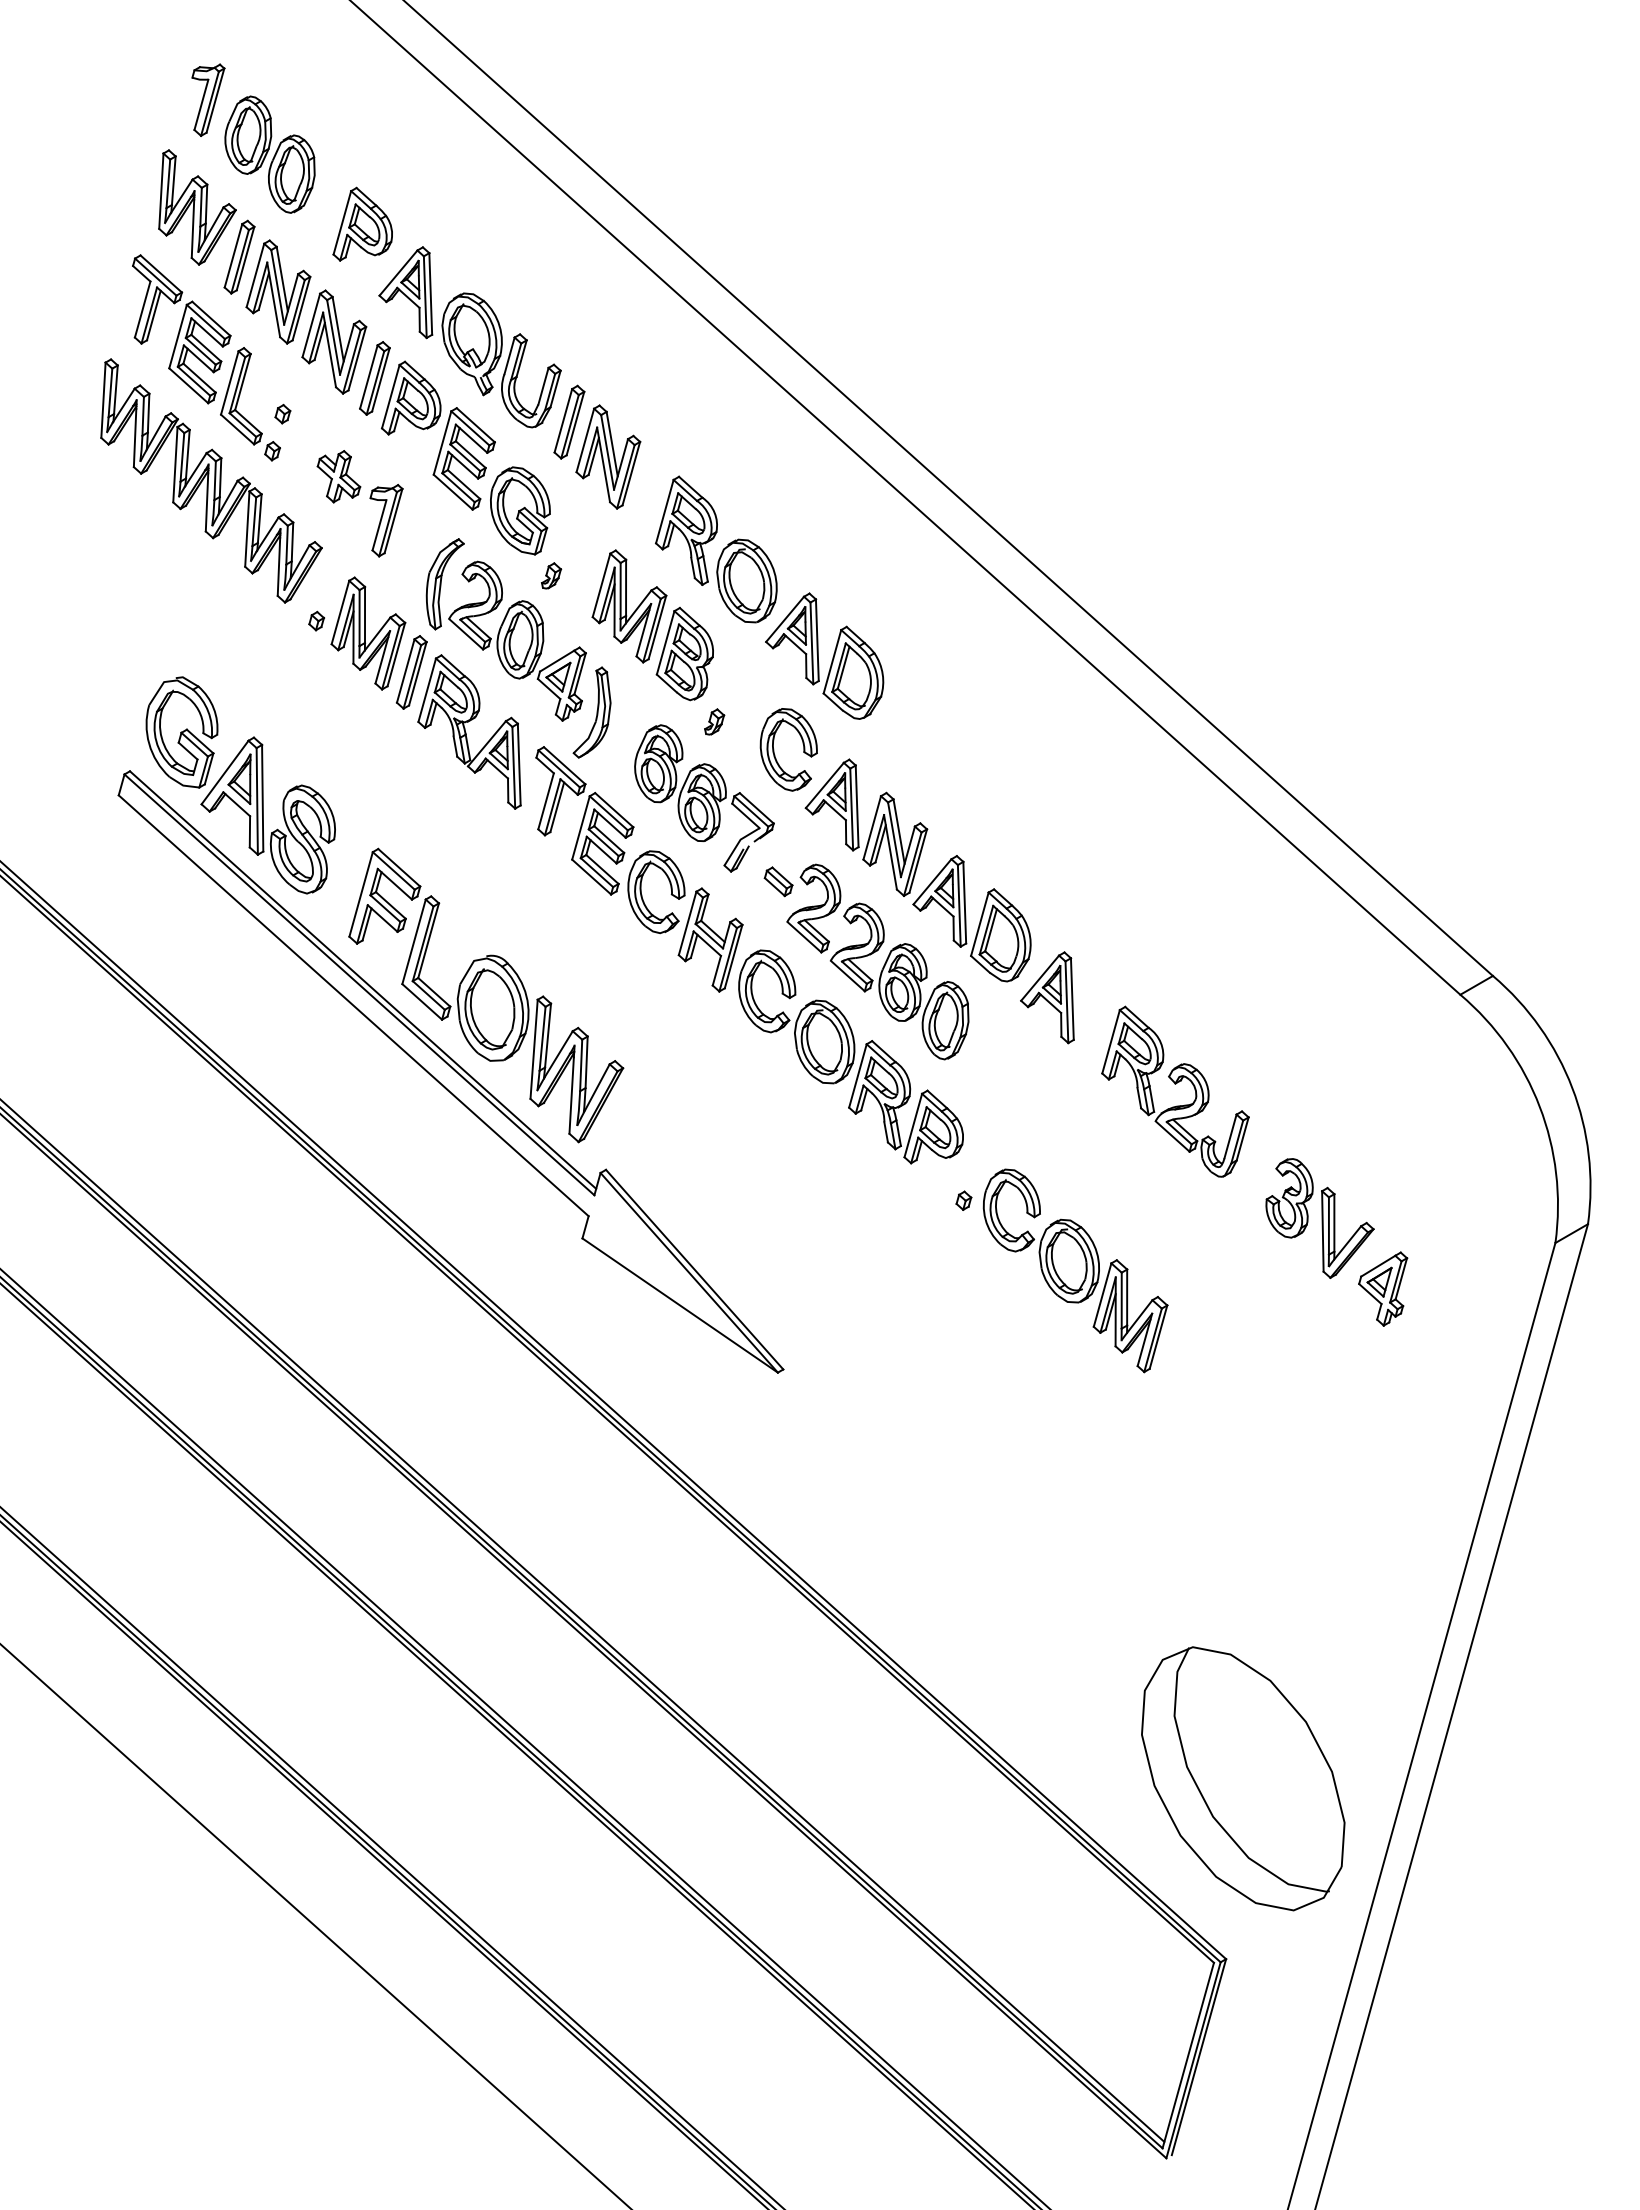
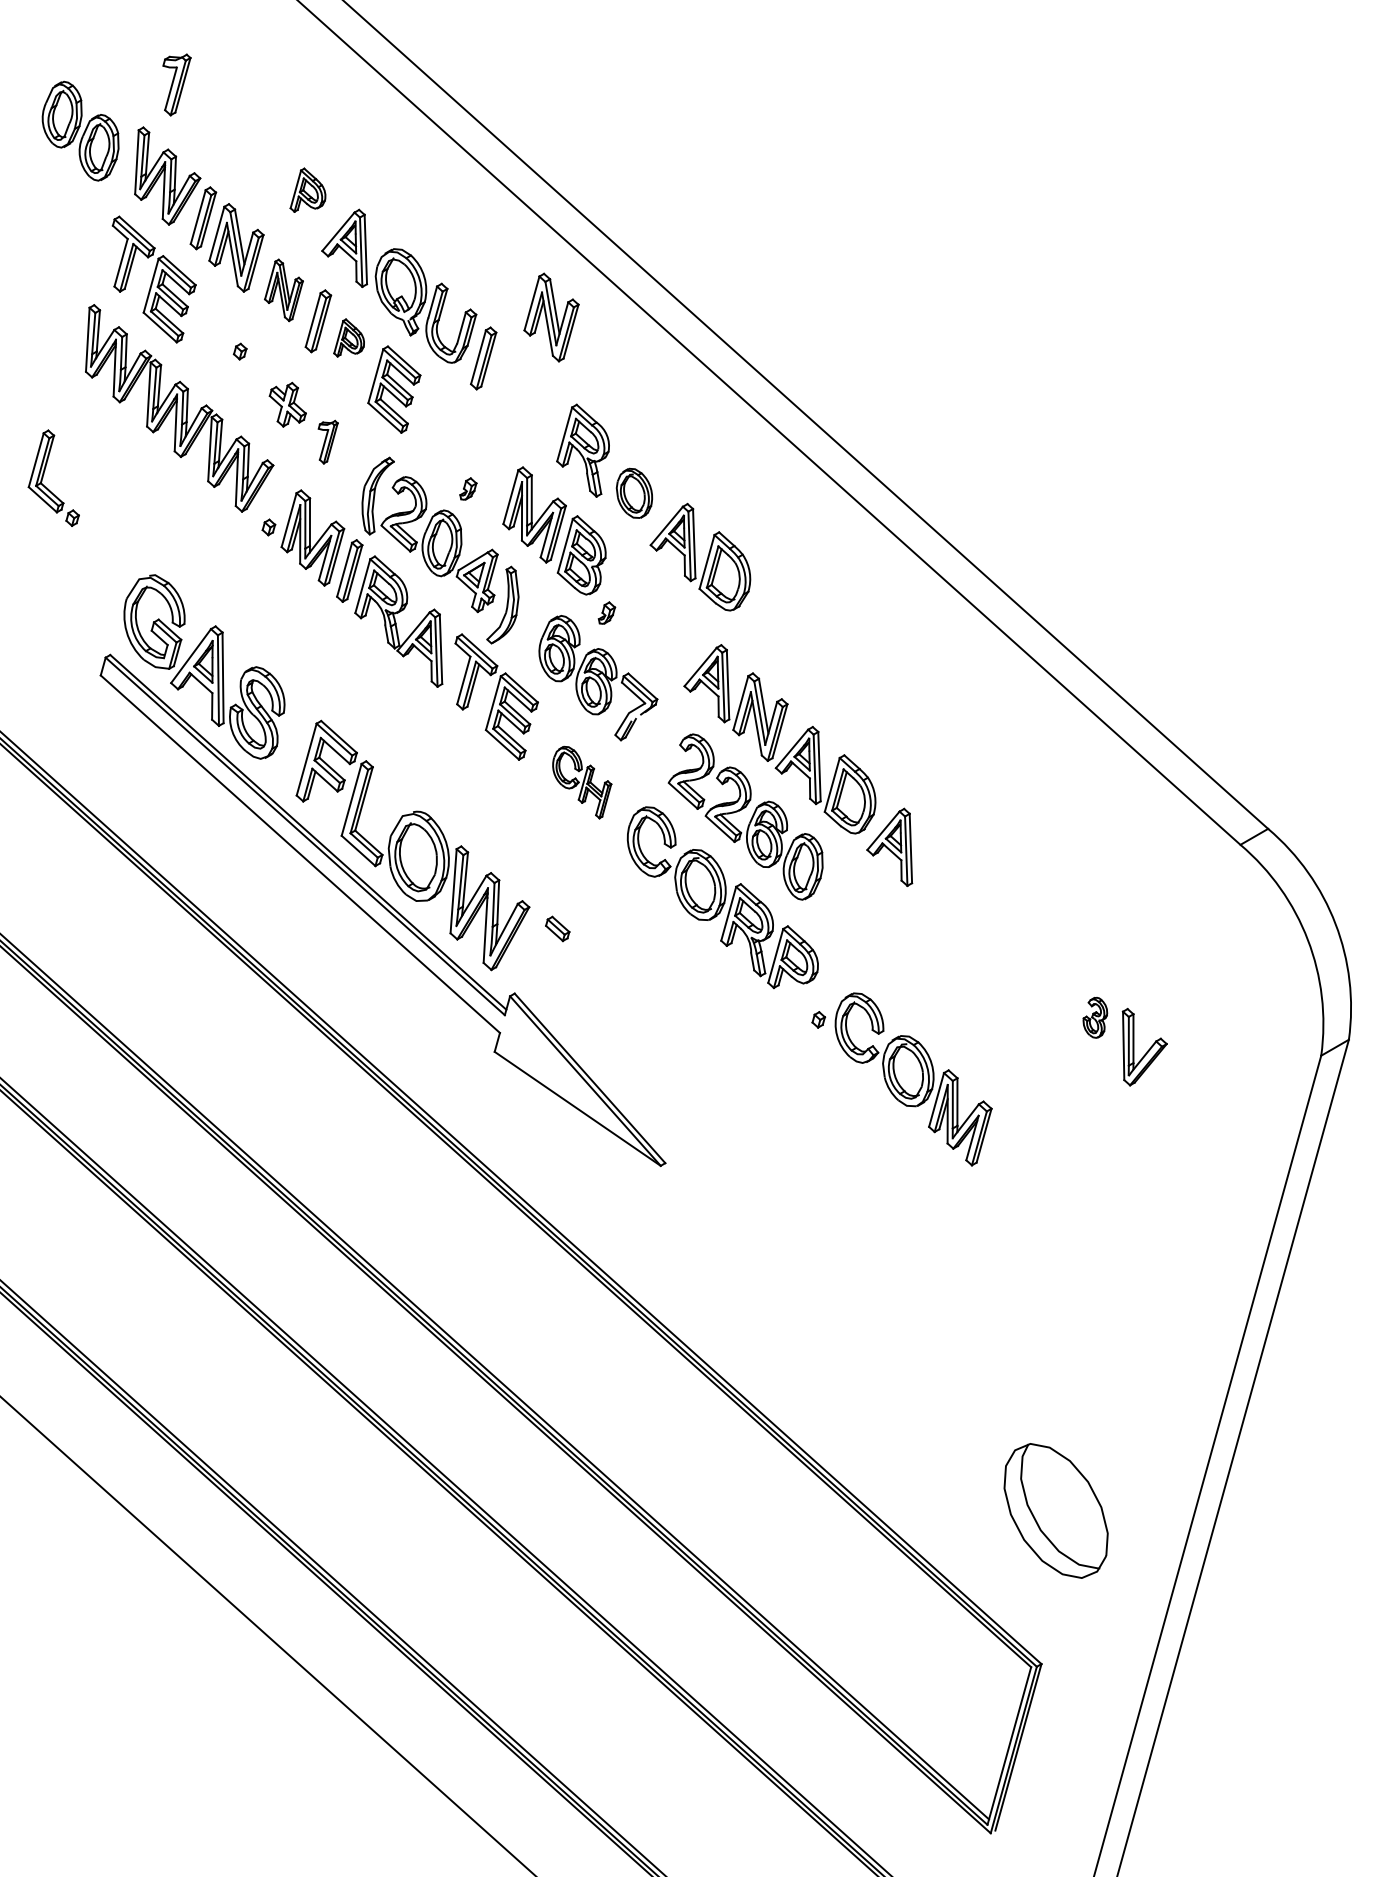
part: (269, 154) -> (80, 131), moved
part: (362, 223) -> (307, 189), size x0.7
part: (334, 341) -> (284, 289), size x0.7
part: (410, 397) -> (348, 337), size x0.6
part: (238, 402) -> (43, 476), moved
part: (608, 456) -> (551, 317), moved
part: (520, 510) -> (442, 433), removed
part: (386, 520) -> (328, 441), size x0.7
part: (746, 580) -> (634, 492), size x0.7
part: (774, 749) -> (657, 636), removed
part: (778, 881) -> (557, 928), moved
part: (685, 921) -> (582, 782), size x0.6
part: (1175, 1084) -> (998, 921), removed
part: (1289, 1198) -> (1095, 1017), size x0.6
part: (1383, 1288) -> (1175, 1094), removed
part: (1243, 1778) -> (1056, 1510), size x0.6

